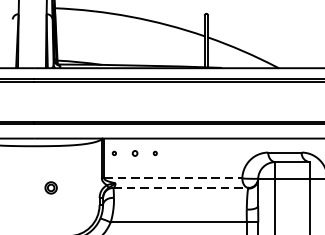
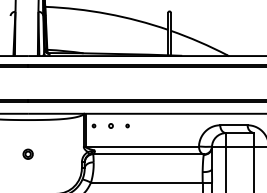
line: (173, 178) -> (142, 146), dashed -> solid
part: (50, 186) -> (27, 153), moved
line: (180, 188) -> (148, 154), dashed -> solid

